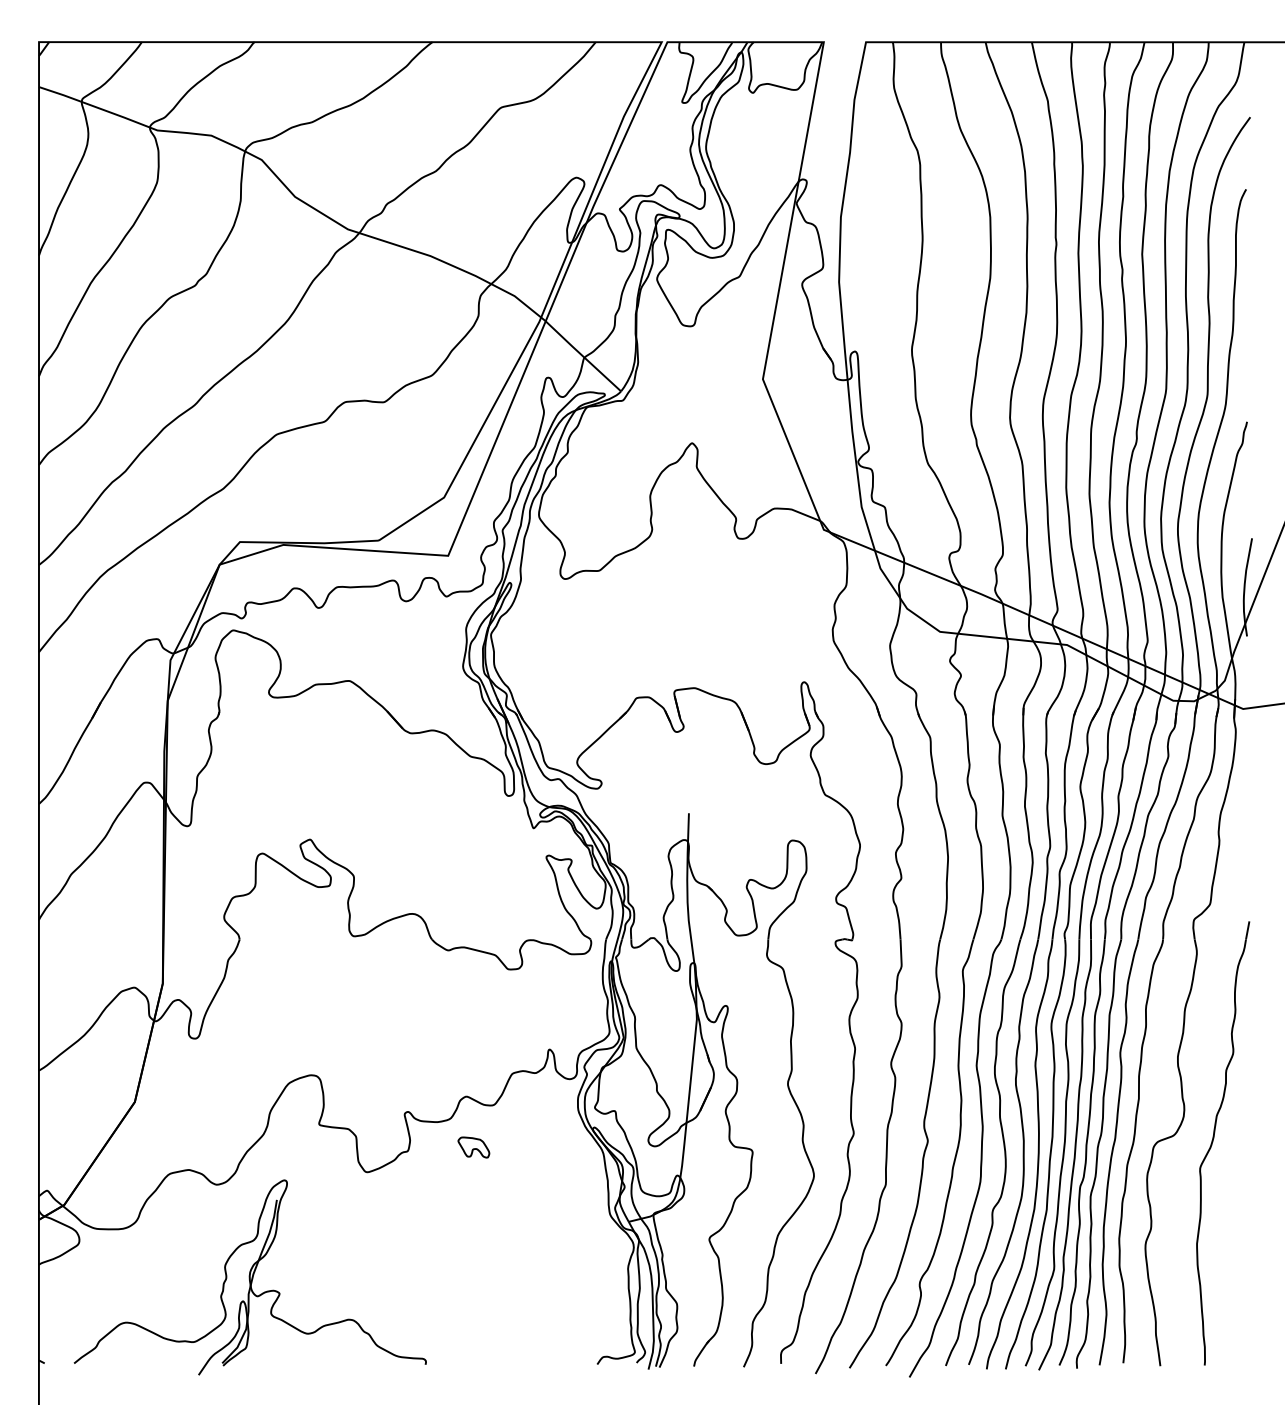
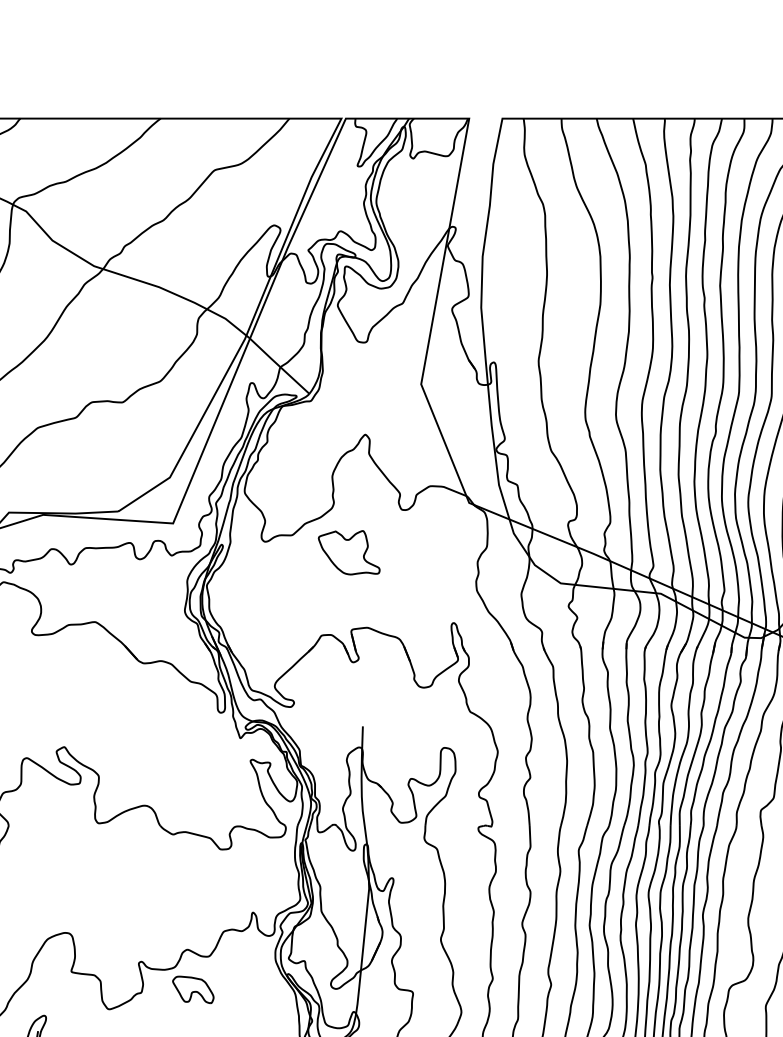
part: (671, 592) -> (349, 552), added
part: (473, 1147) -> (193, 989), size x1.67

